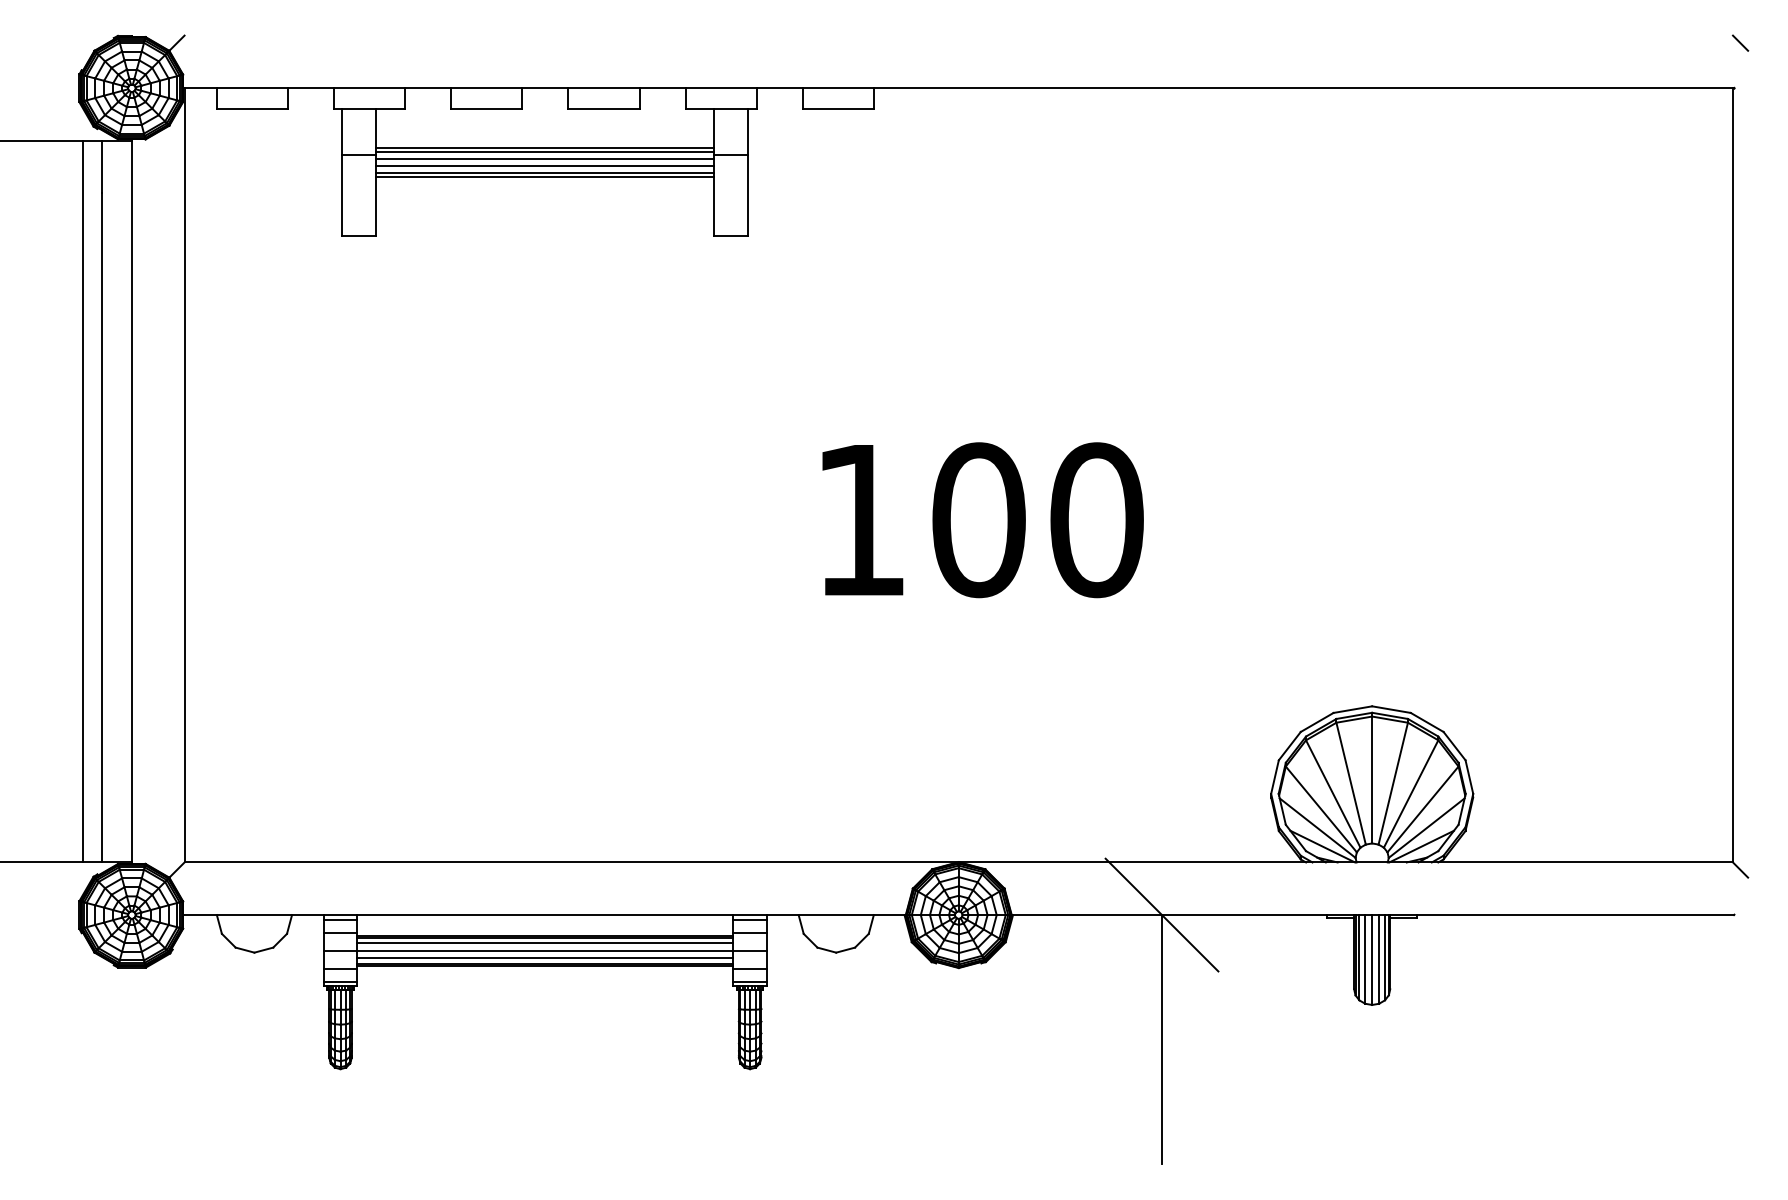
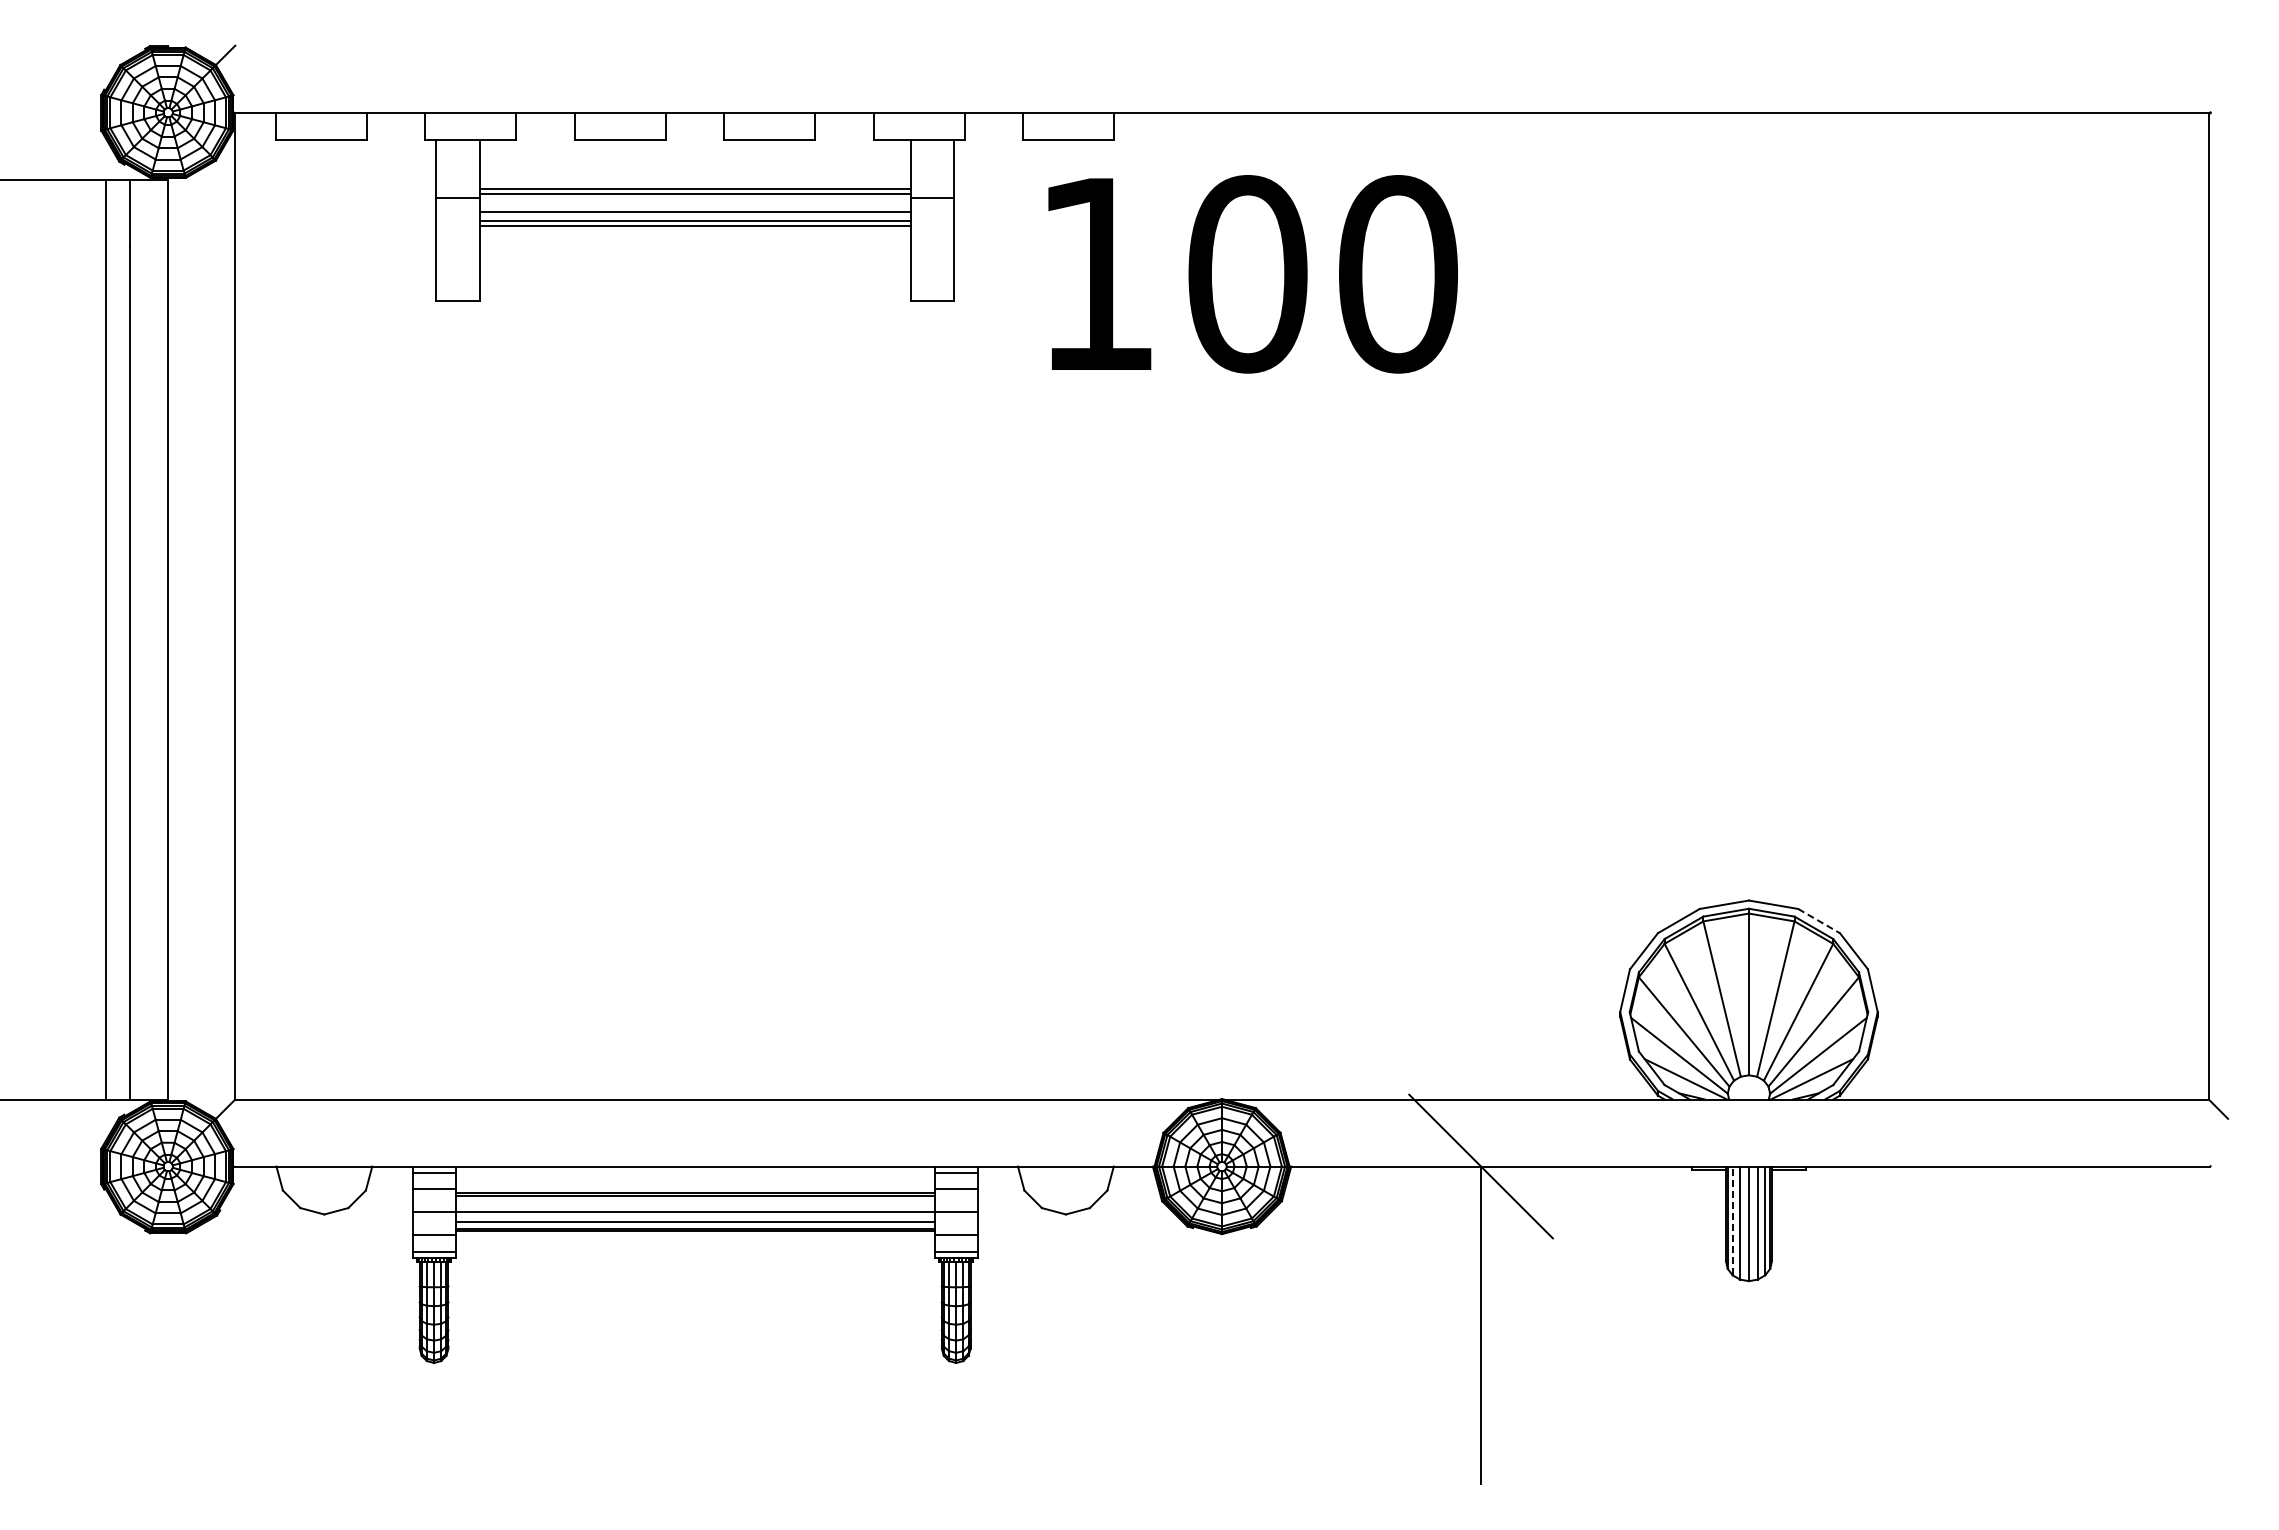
line: (1740, 43) -> (2218, 55), removed
line: (544, 158) -> (694, 202), removed
text: (982, 520) -> (1252, 274), moved
line: (1427, 722) -> (1819, 921), solid -> dashed
line: (544, 943) -> (694, 1202), removed
line: (1359, 957) -> (1732, 1220), solid -> dashed

